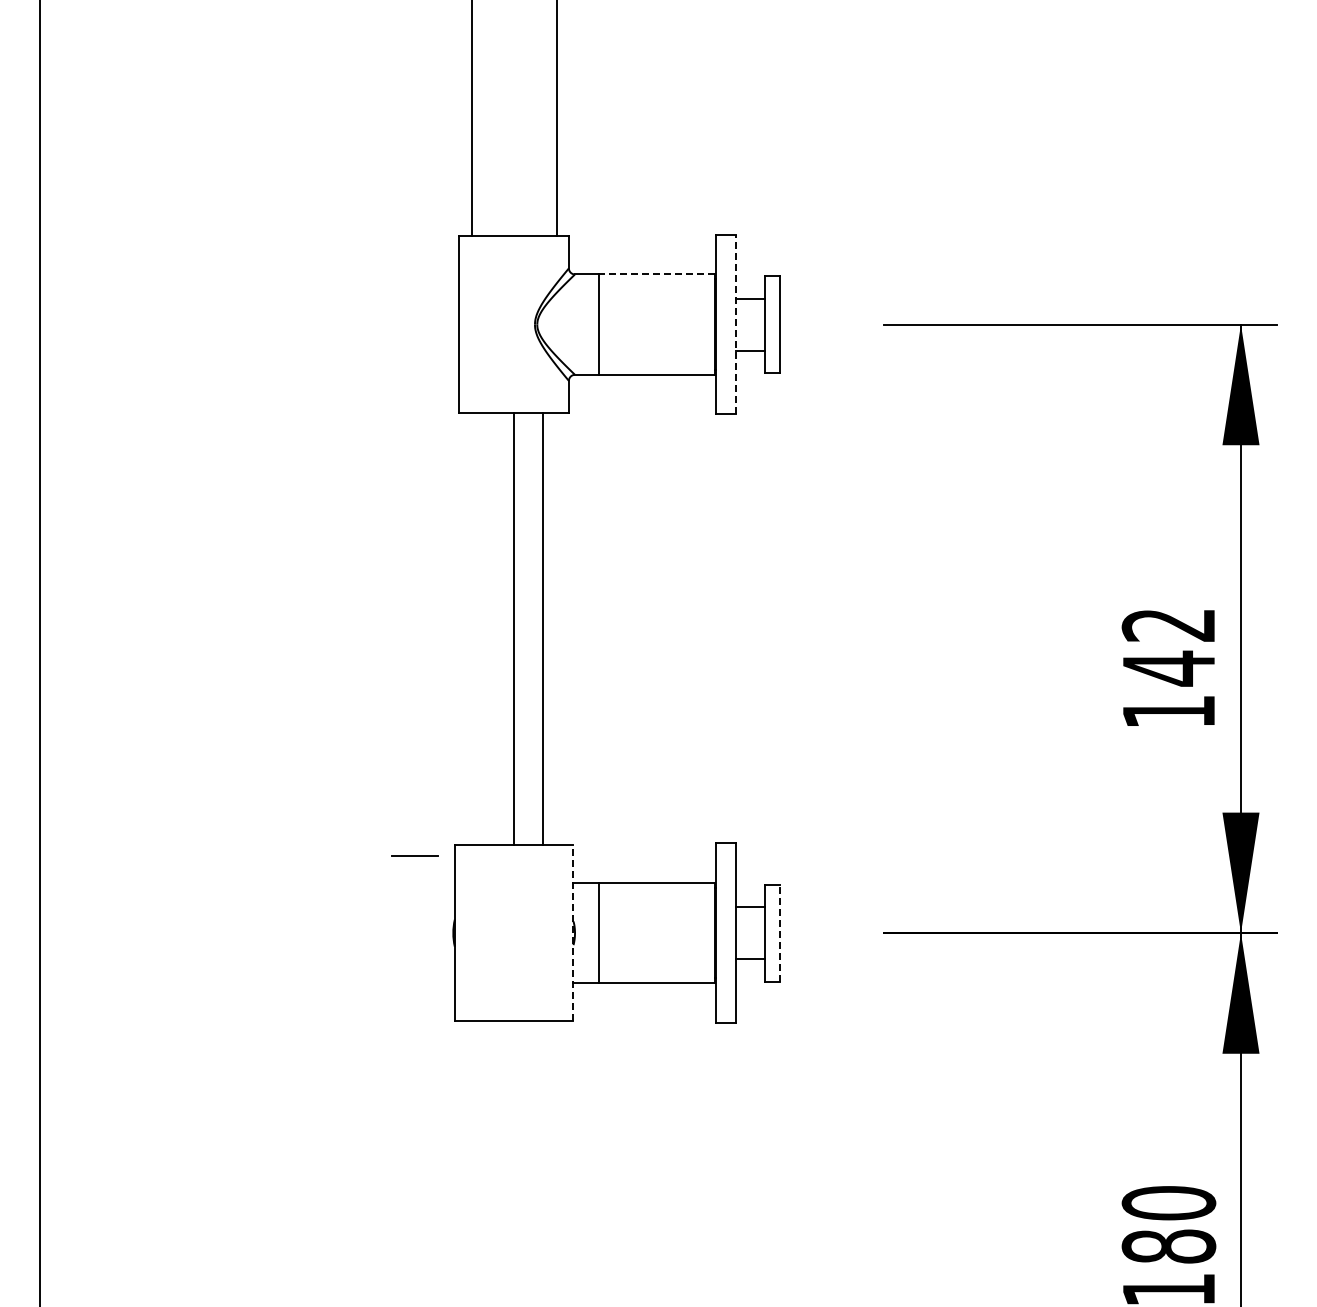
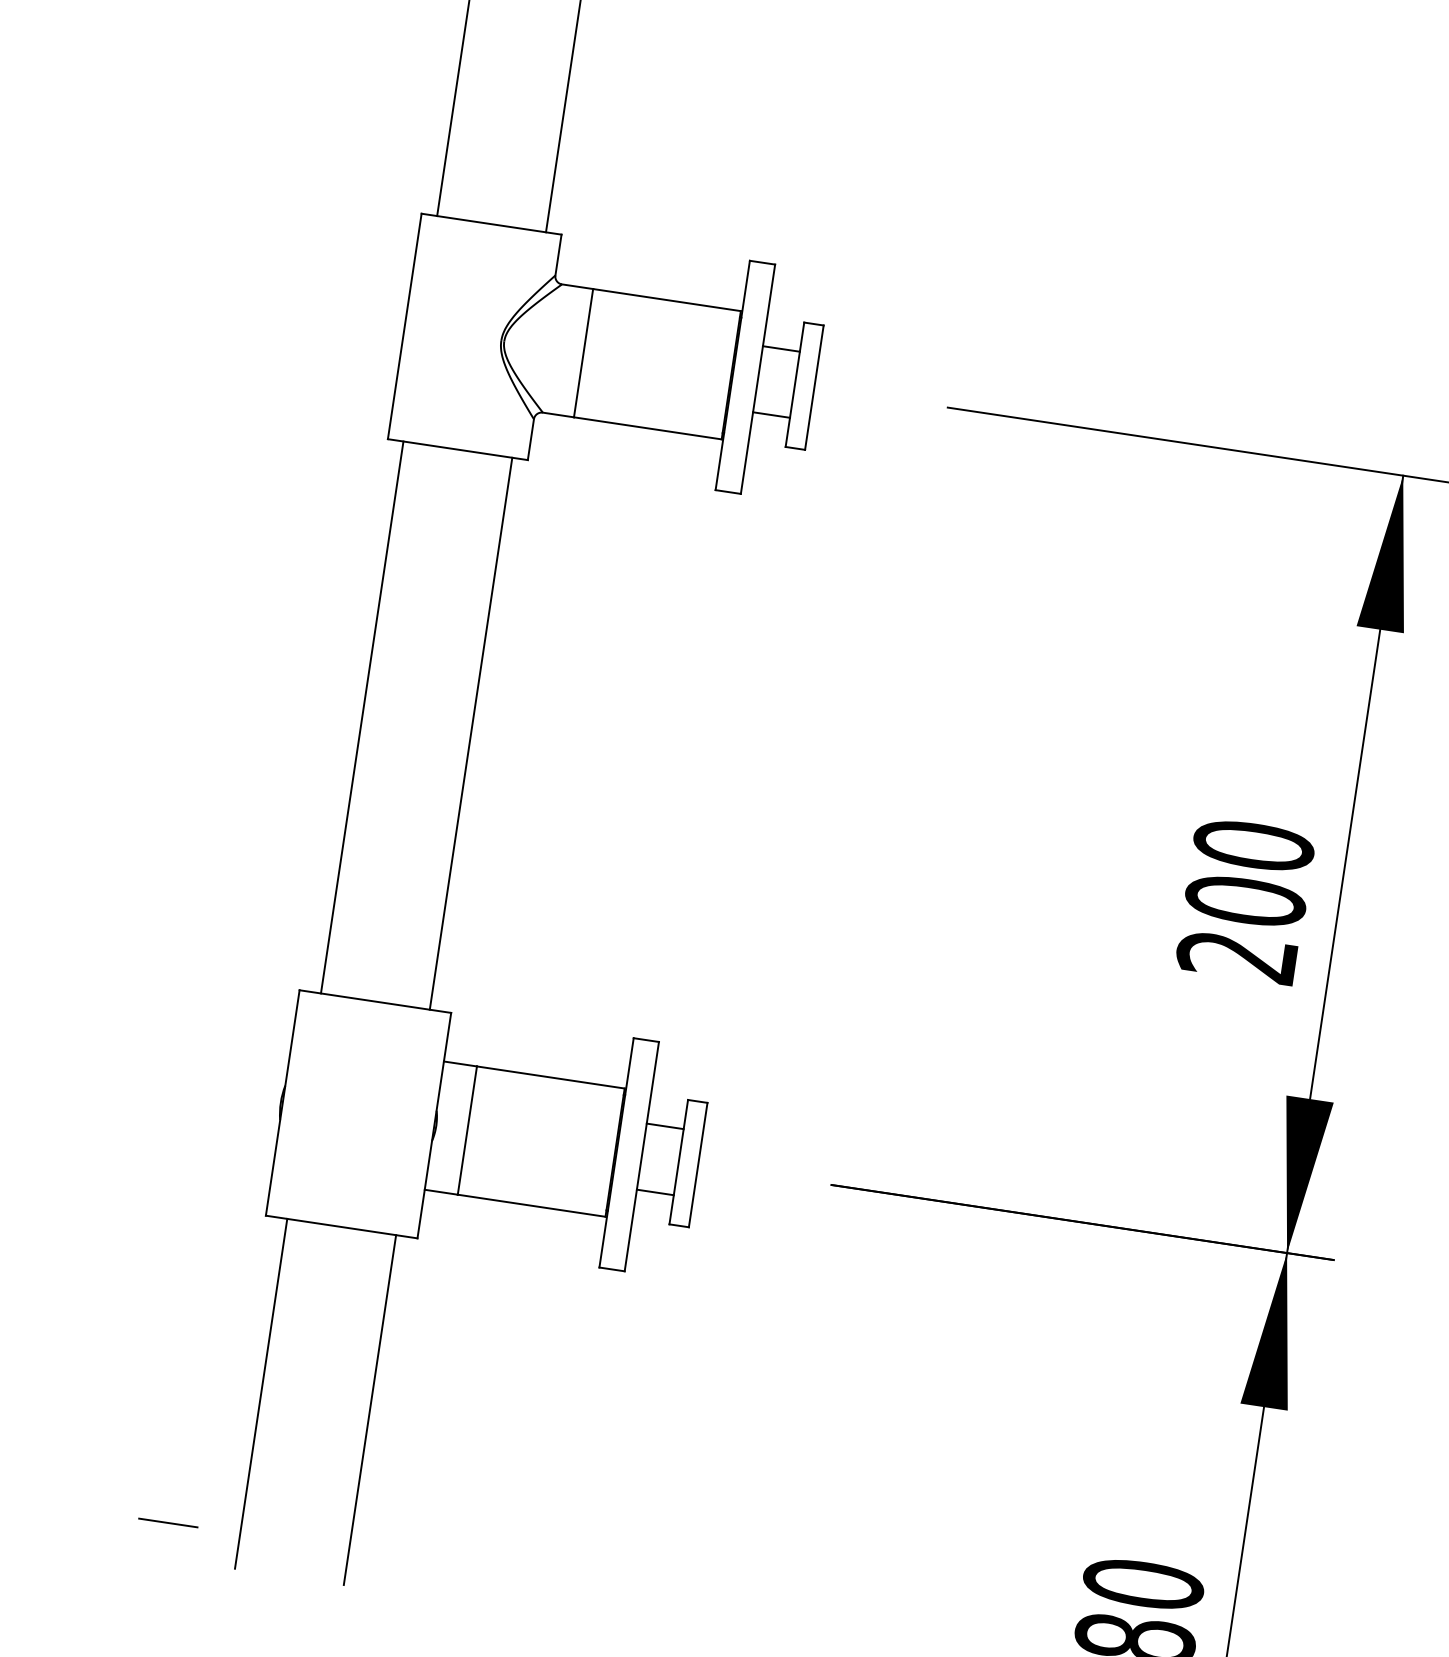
line: (657, 274) -> (667, 300), dashed -> solid
line: (735, 324) -> (757, 378), dashed -> solid
line: (513, 628) -> (470, 733), moved
line: (542, 628) -> (362, 716), moved
text: (1168, 668) -> (1245, 901), 142 -> 200
line: (414, 855) -> (167, 1522), moved
line: (573, 932) -> (434, 1124), dashed -> solid
line: (780, 933) -> (698, 1165), dashed -> solid
line: (471, 1158) -> (261, 1394), added
line: (556, 1158) -> (369, 1410), added

